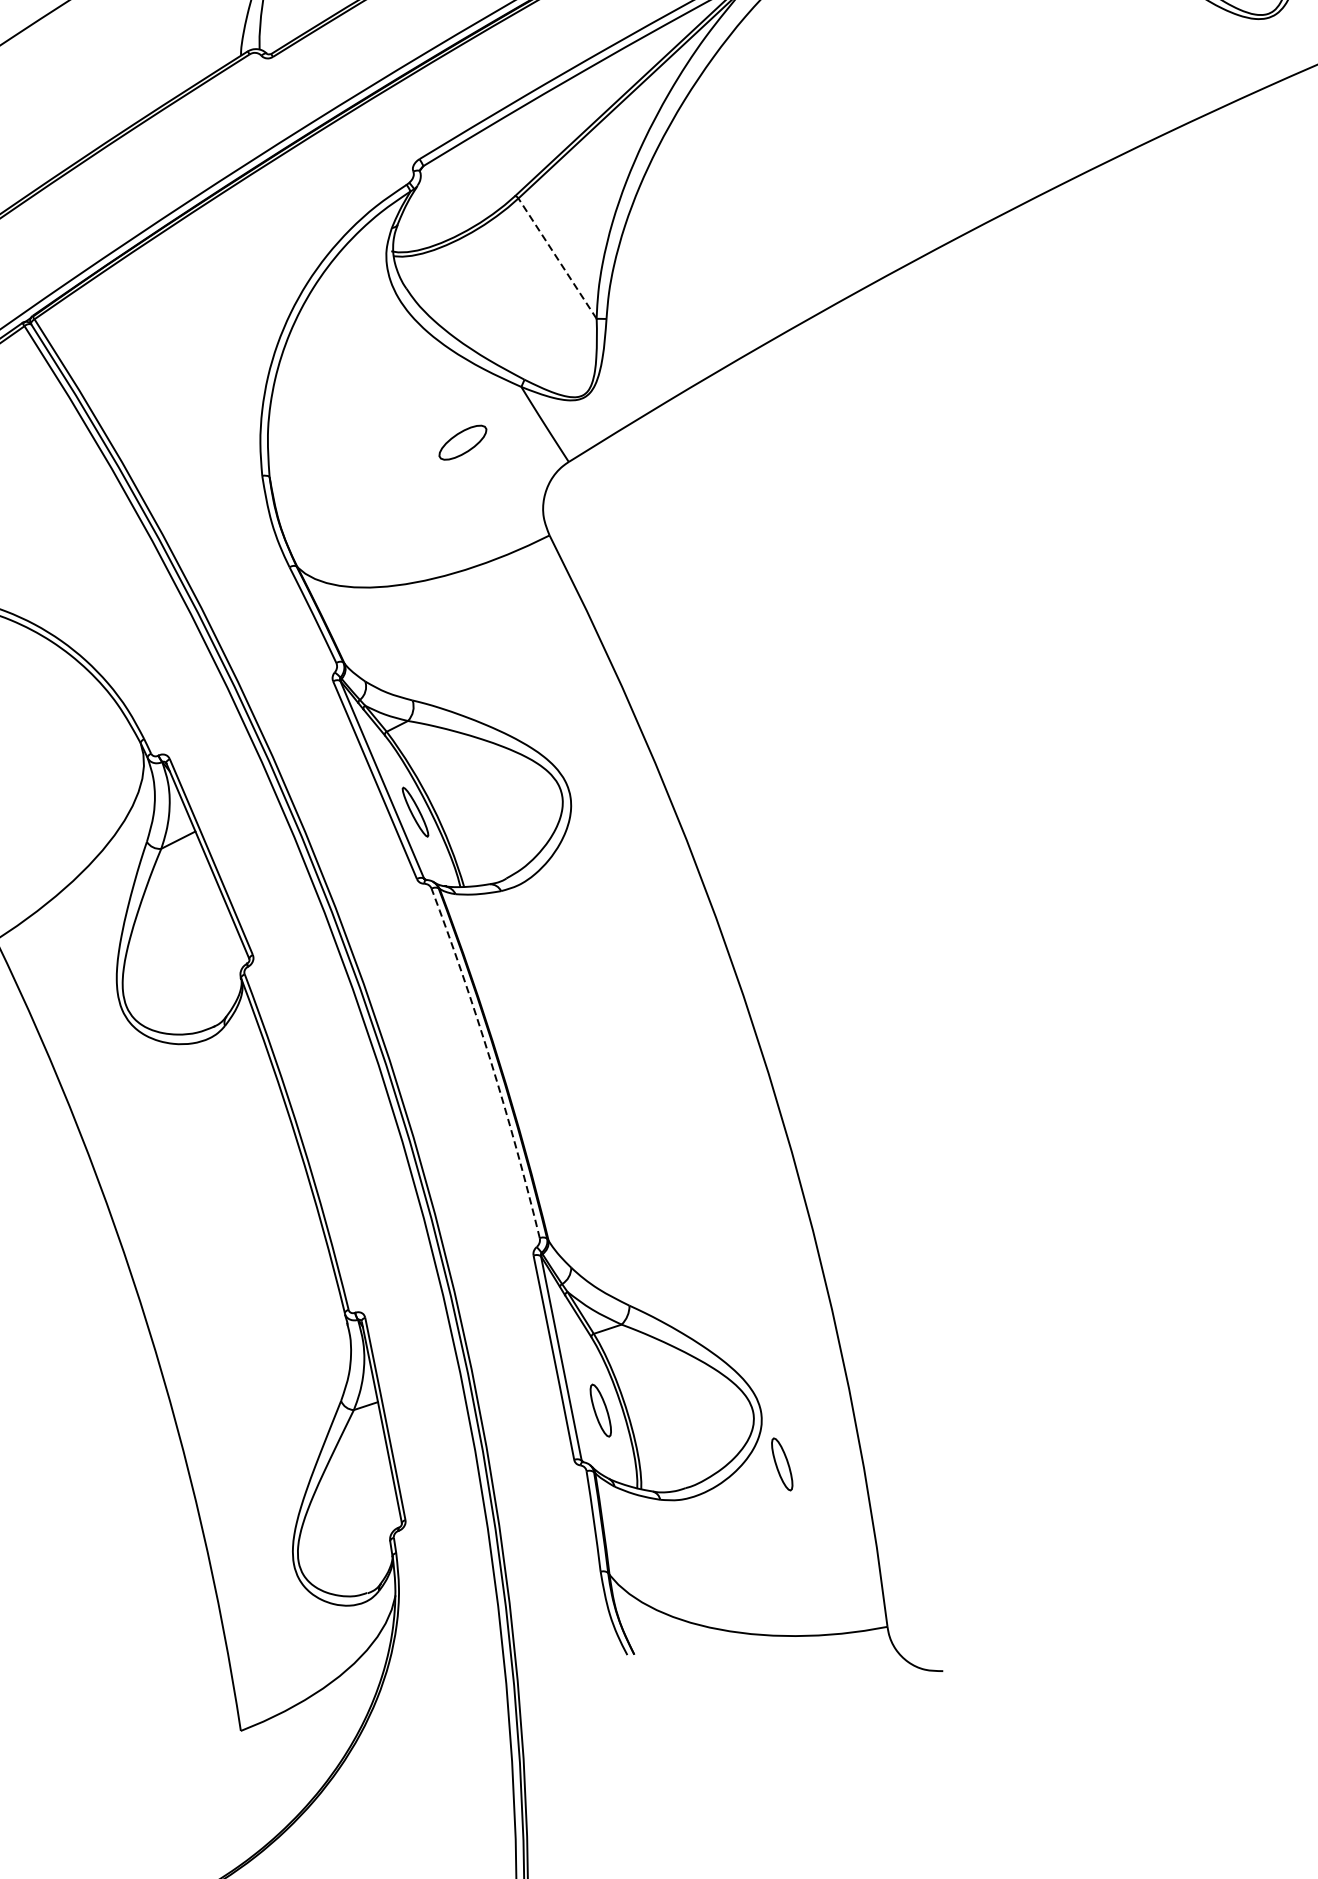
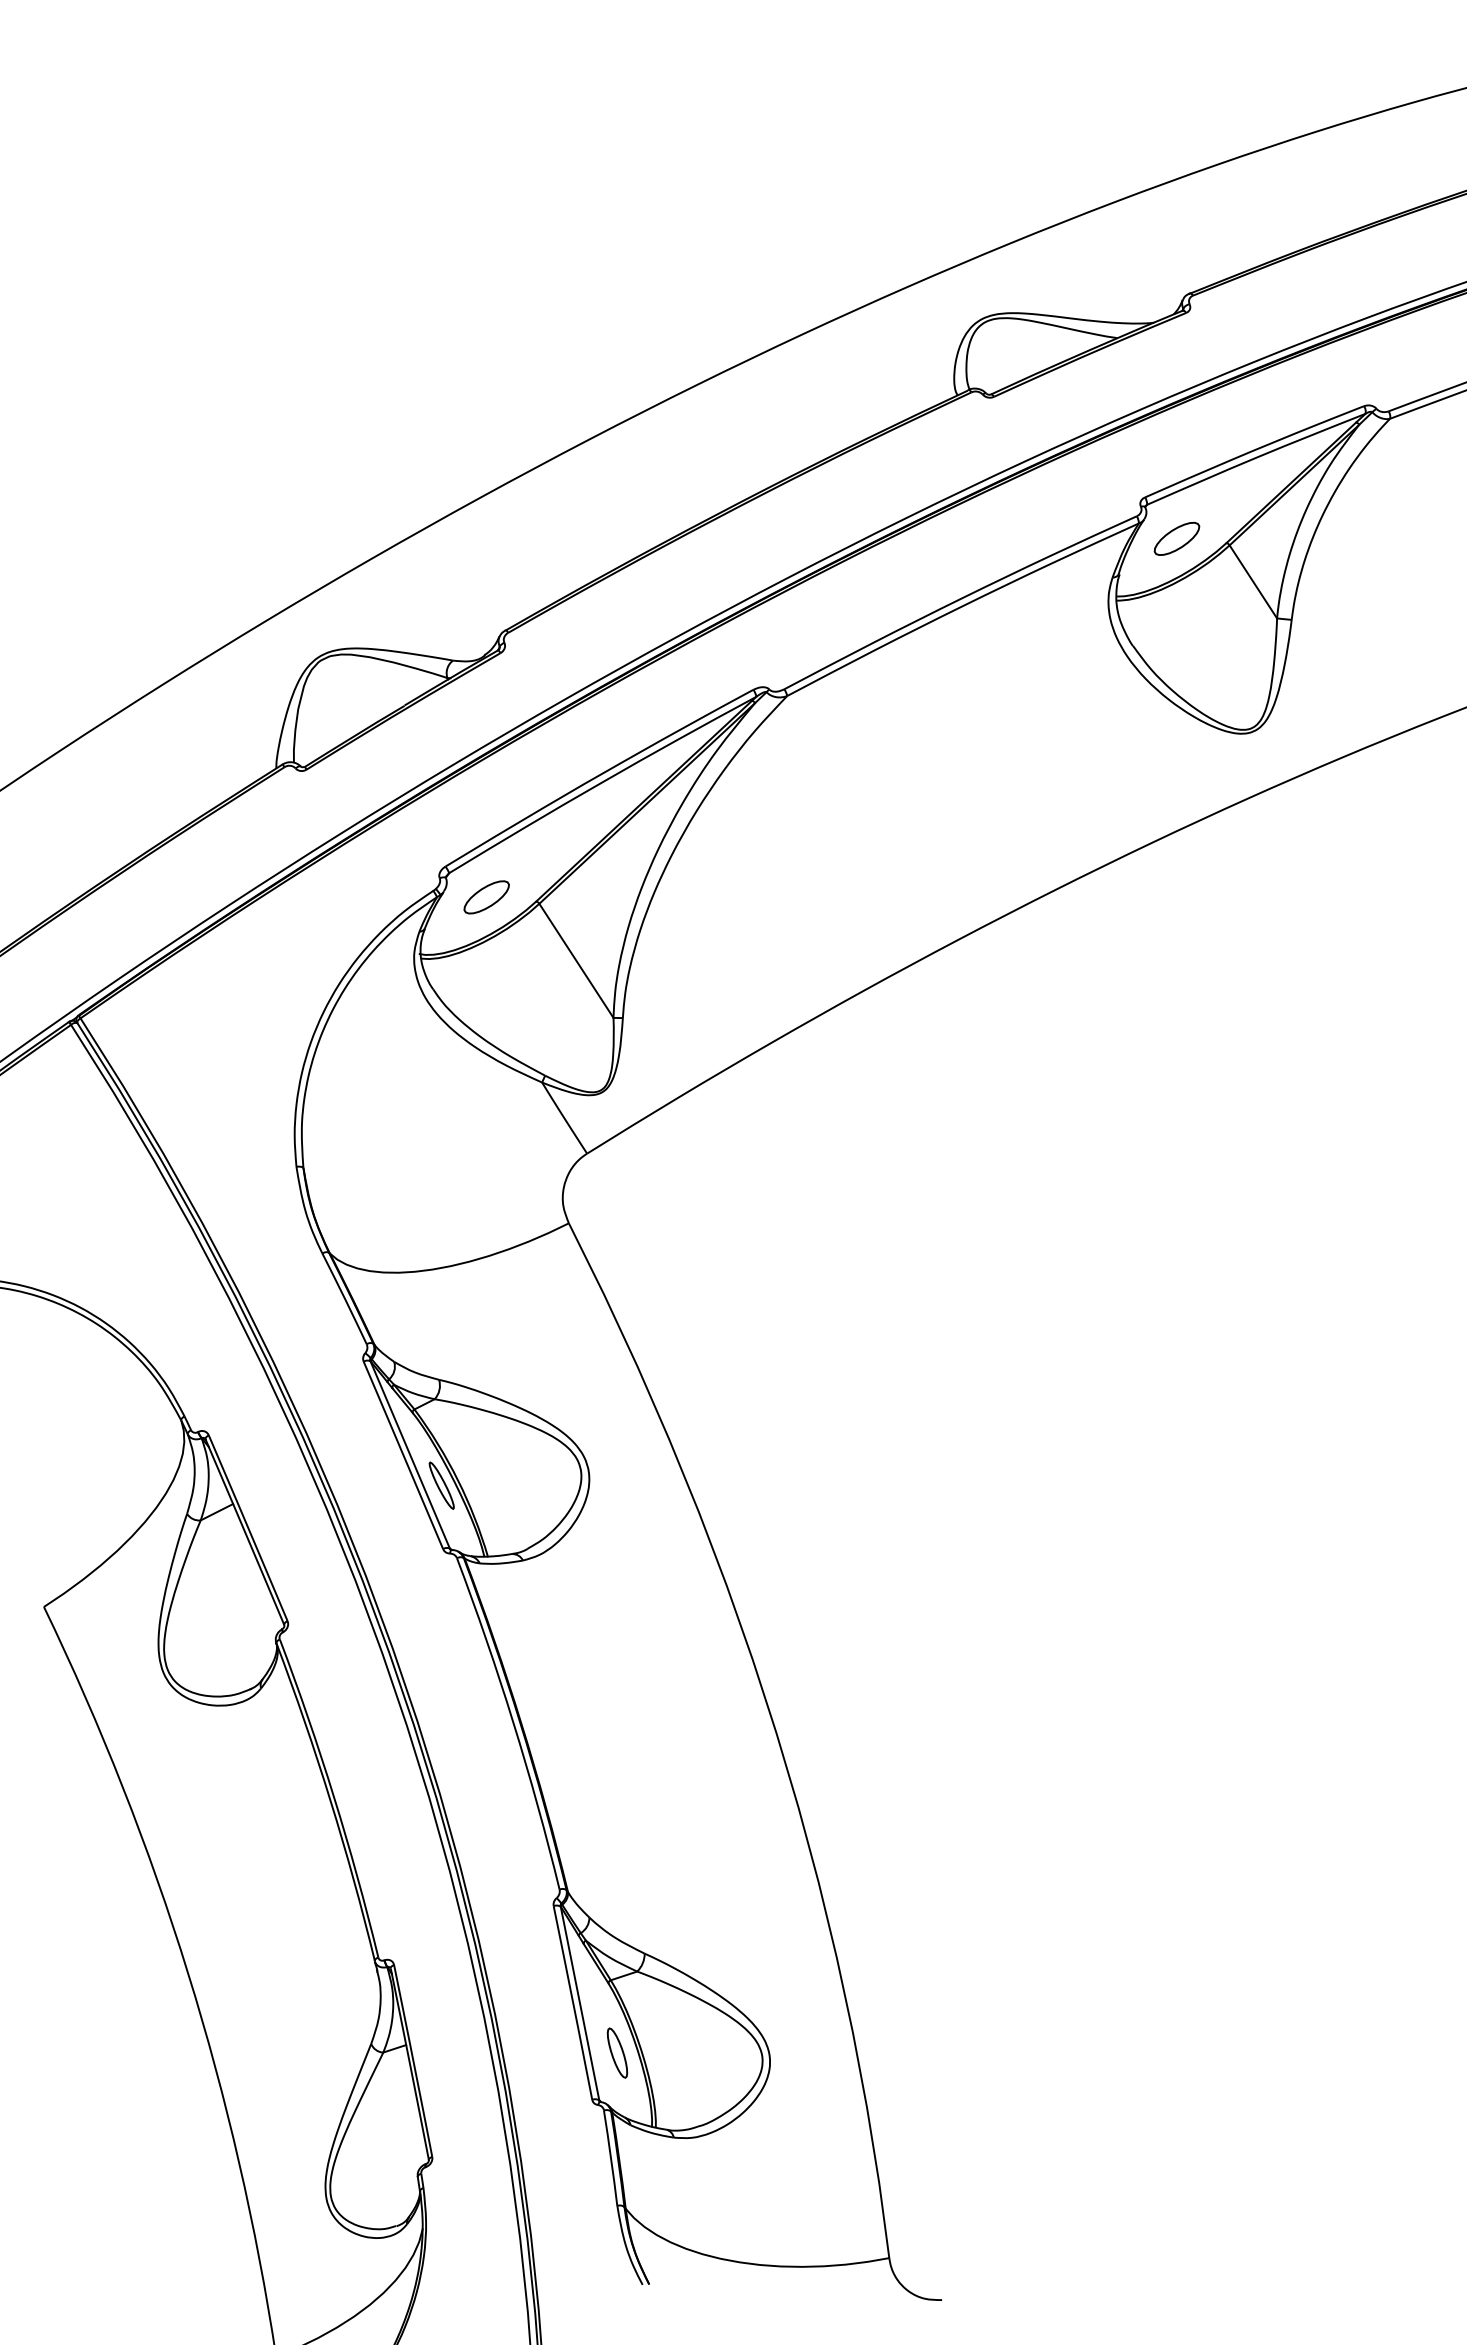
line: (557, 258) -> (576, 960), dashed -> solid
part: (462, 442) -> (486, 897), moved
arc: (491, 1061) -> (513, 1722), dashed -> solid
part: (782, 1463) -> (789, 2103), removed

